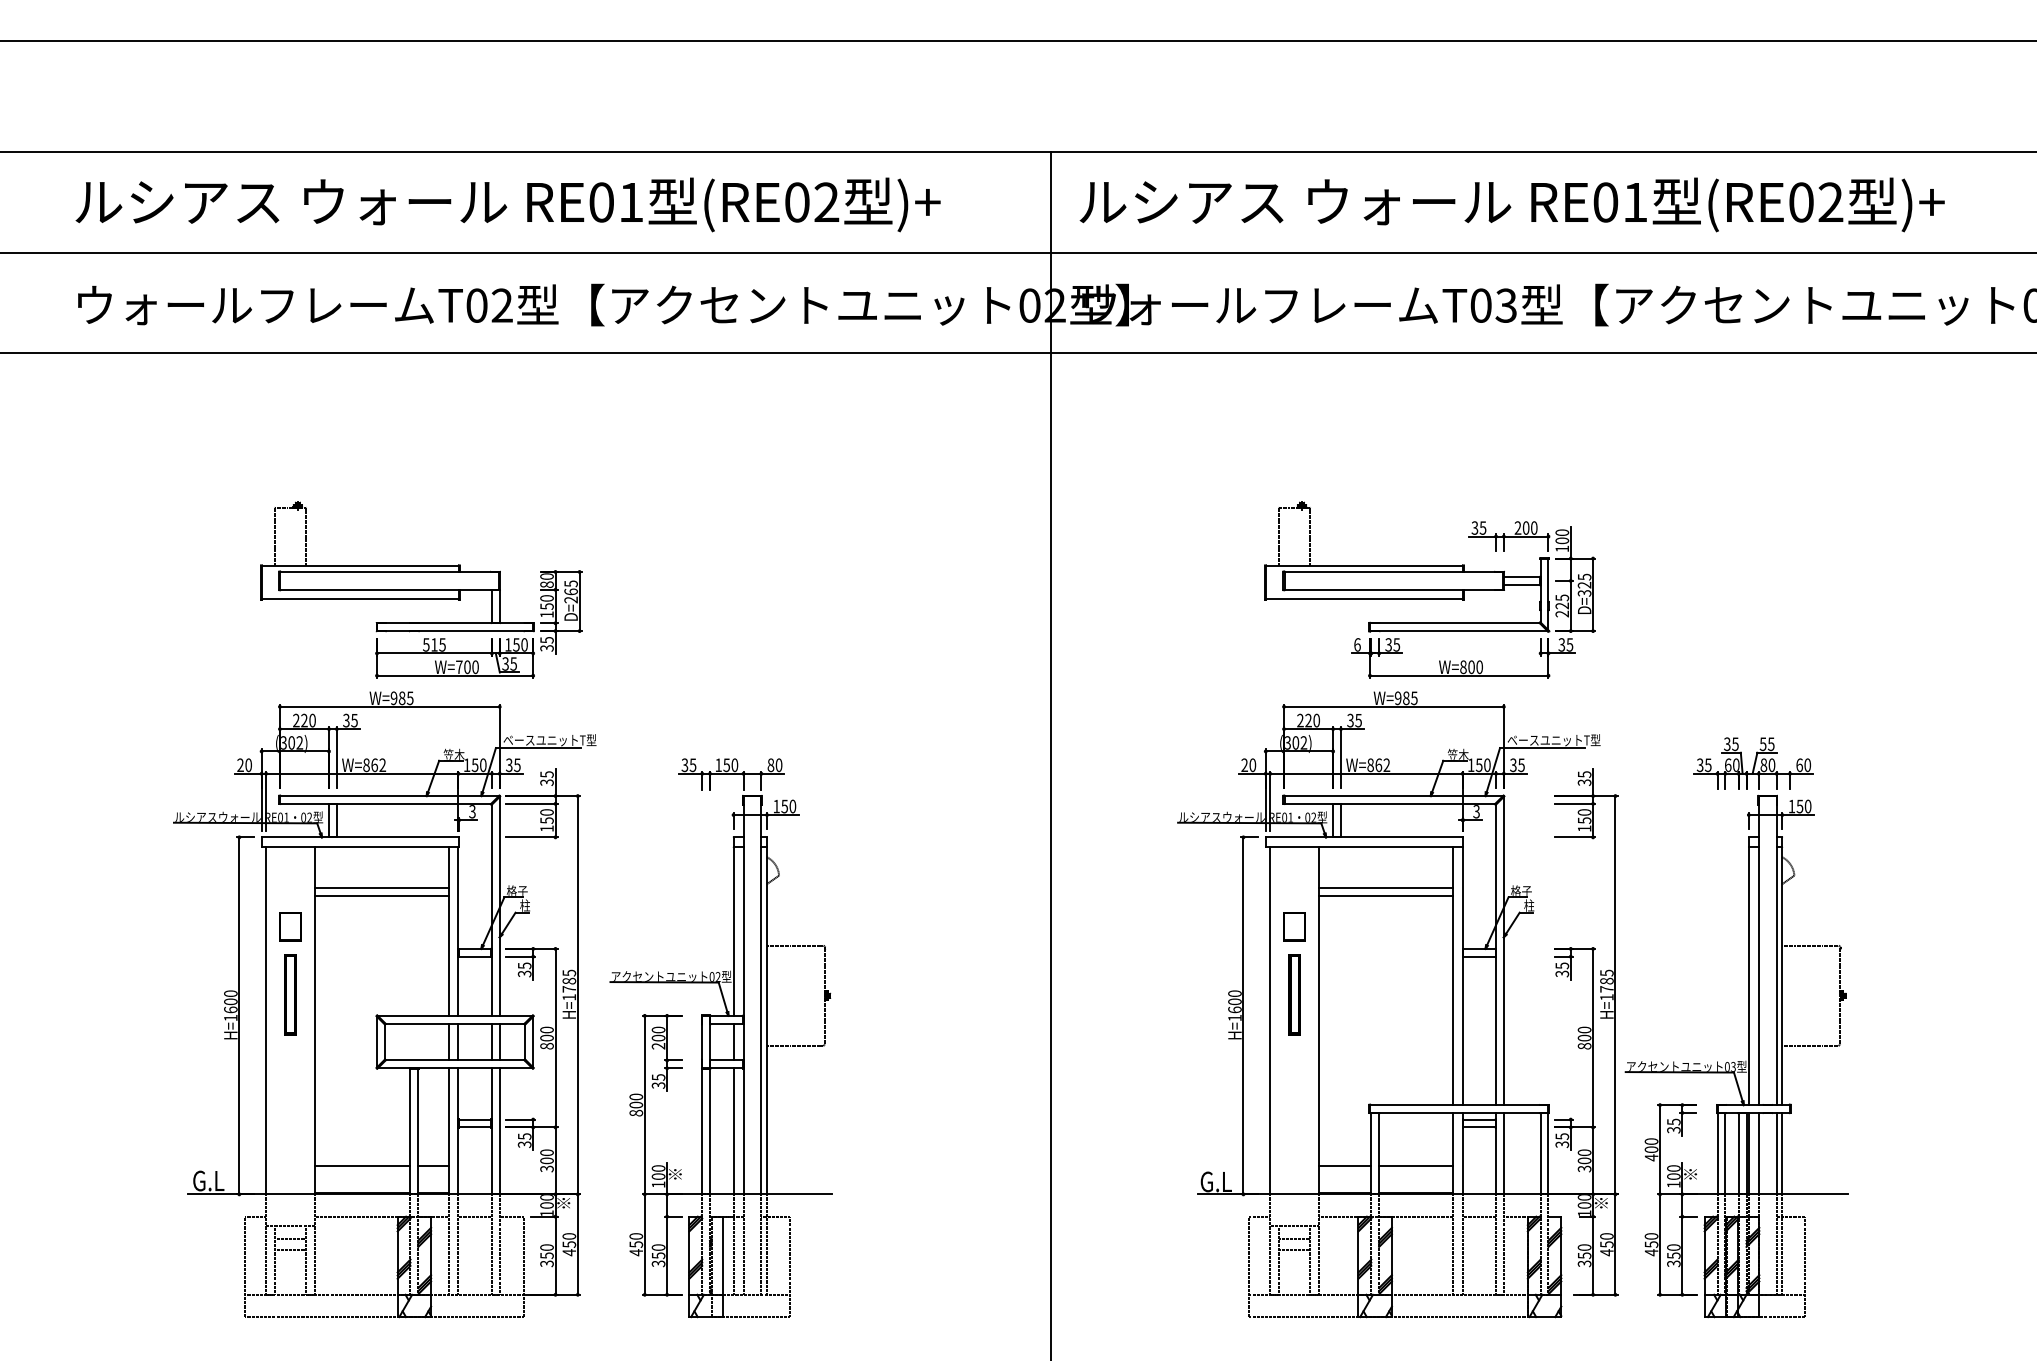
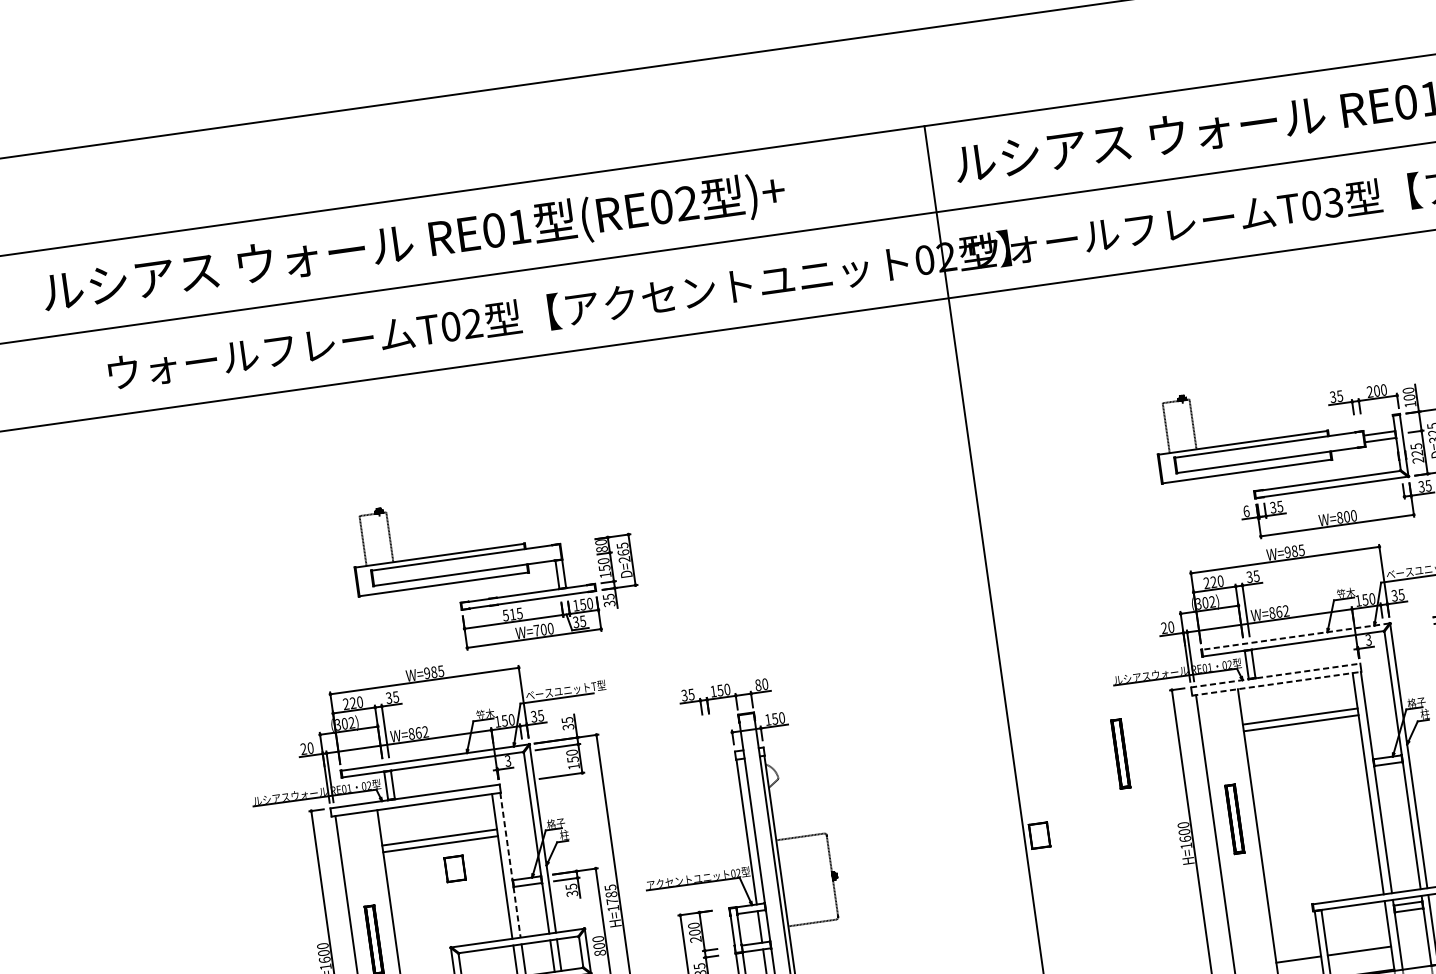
text: (507, 204) -> (413, 243), moved
part: (421, 589) -> (495, 568), moved
line: (1393, 796) -> (1295, 637), solid -> dashed
line: (1364, 837) -> (1275, 675), solid -> dashed
line: (1364, 846) -> (1276, 683), solid -> dashed
part: (1174, 901) -> (1120, 753), added
part: (290, 926) -> (455, 868), moved
part: (1294, 926) -> (1039, 835), moved
line: (458, 931) -> (510, 865), solid -> dashed

